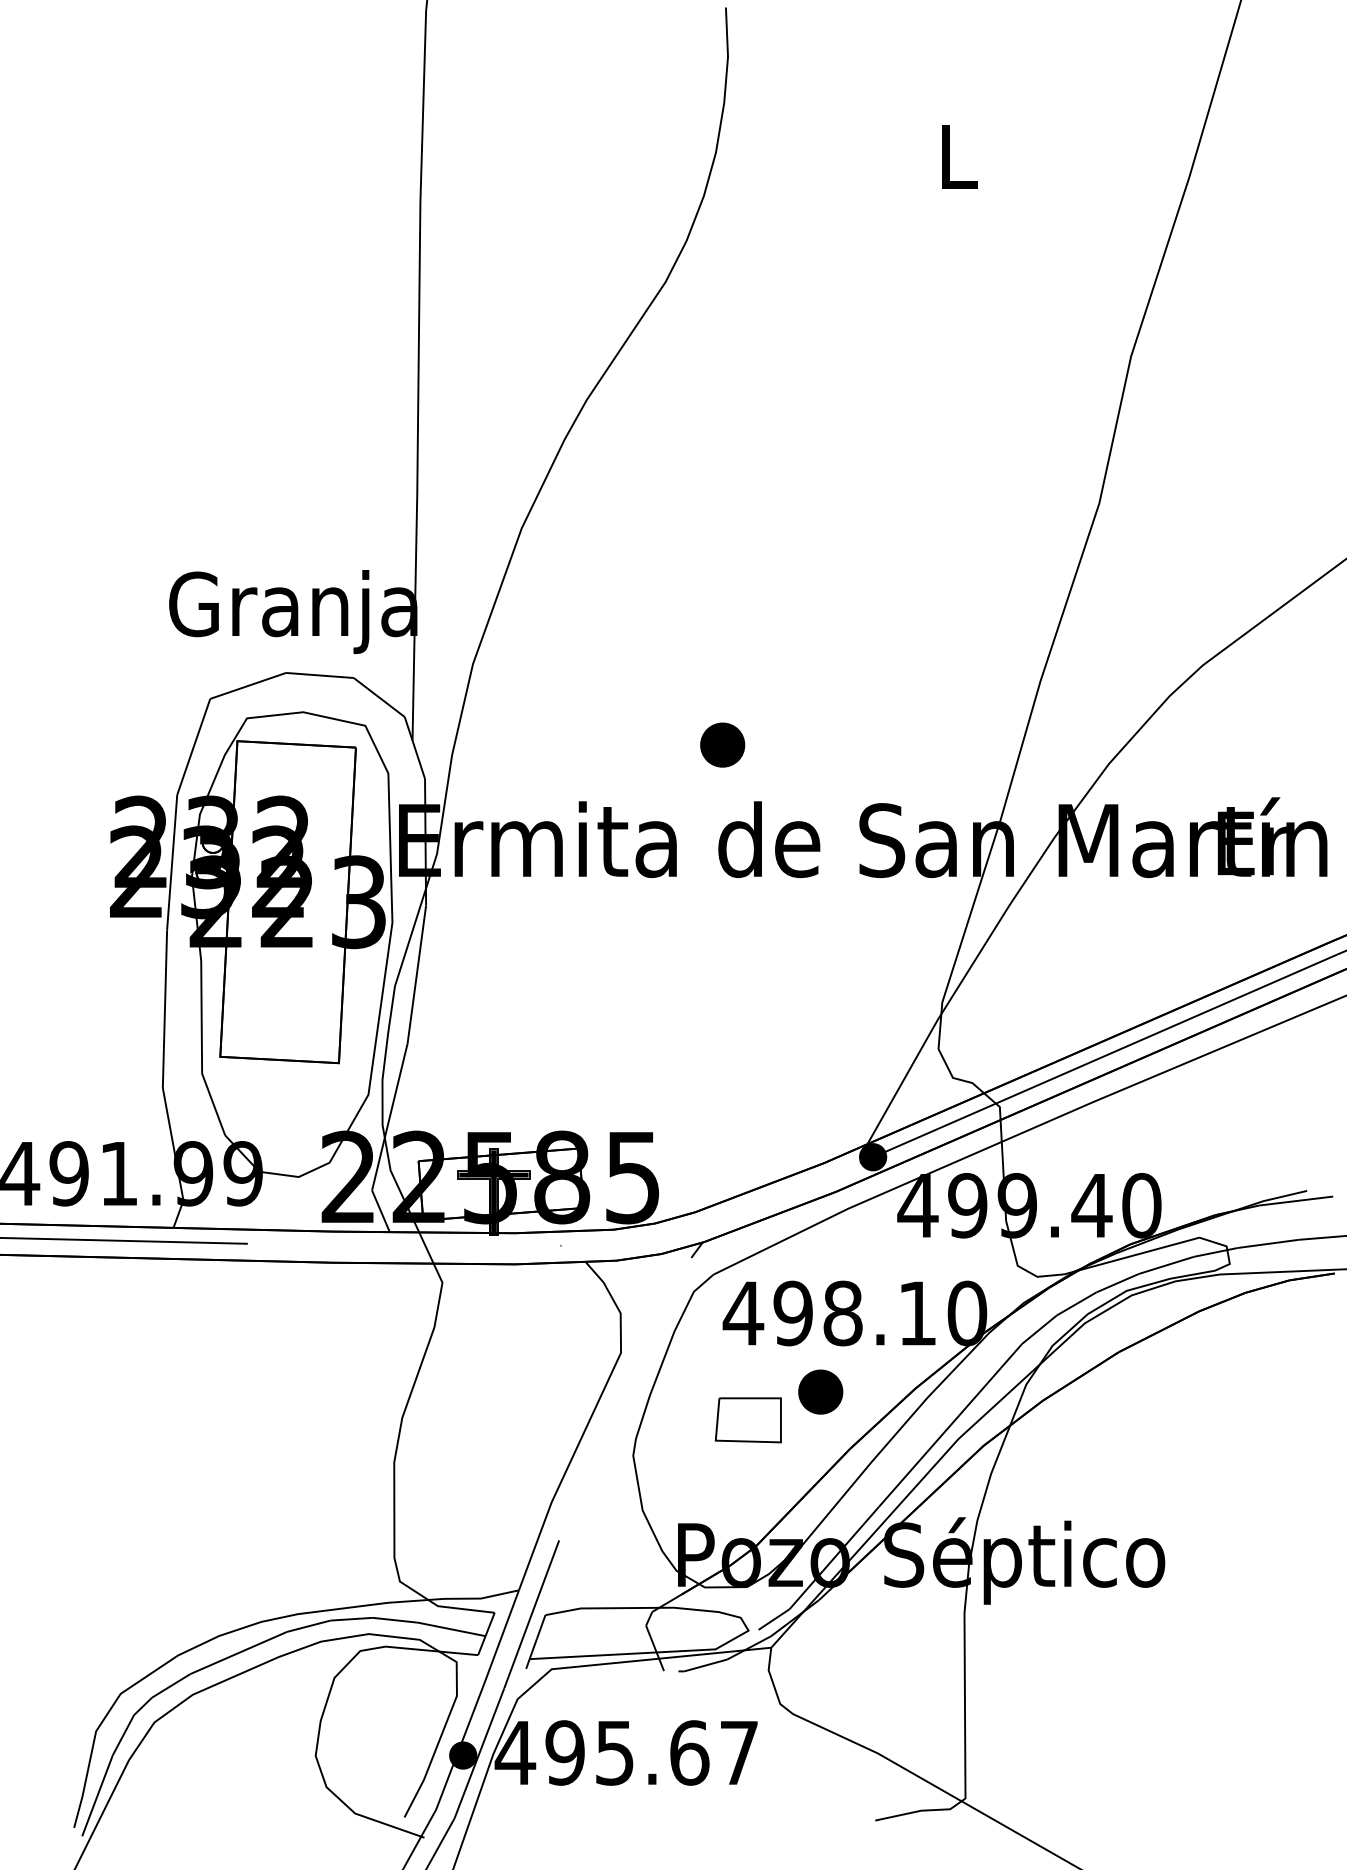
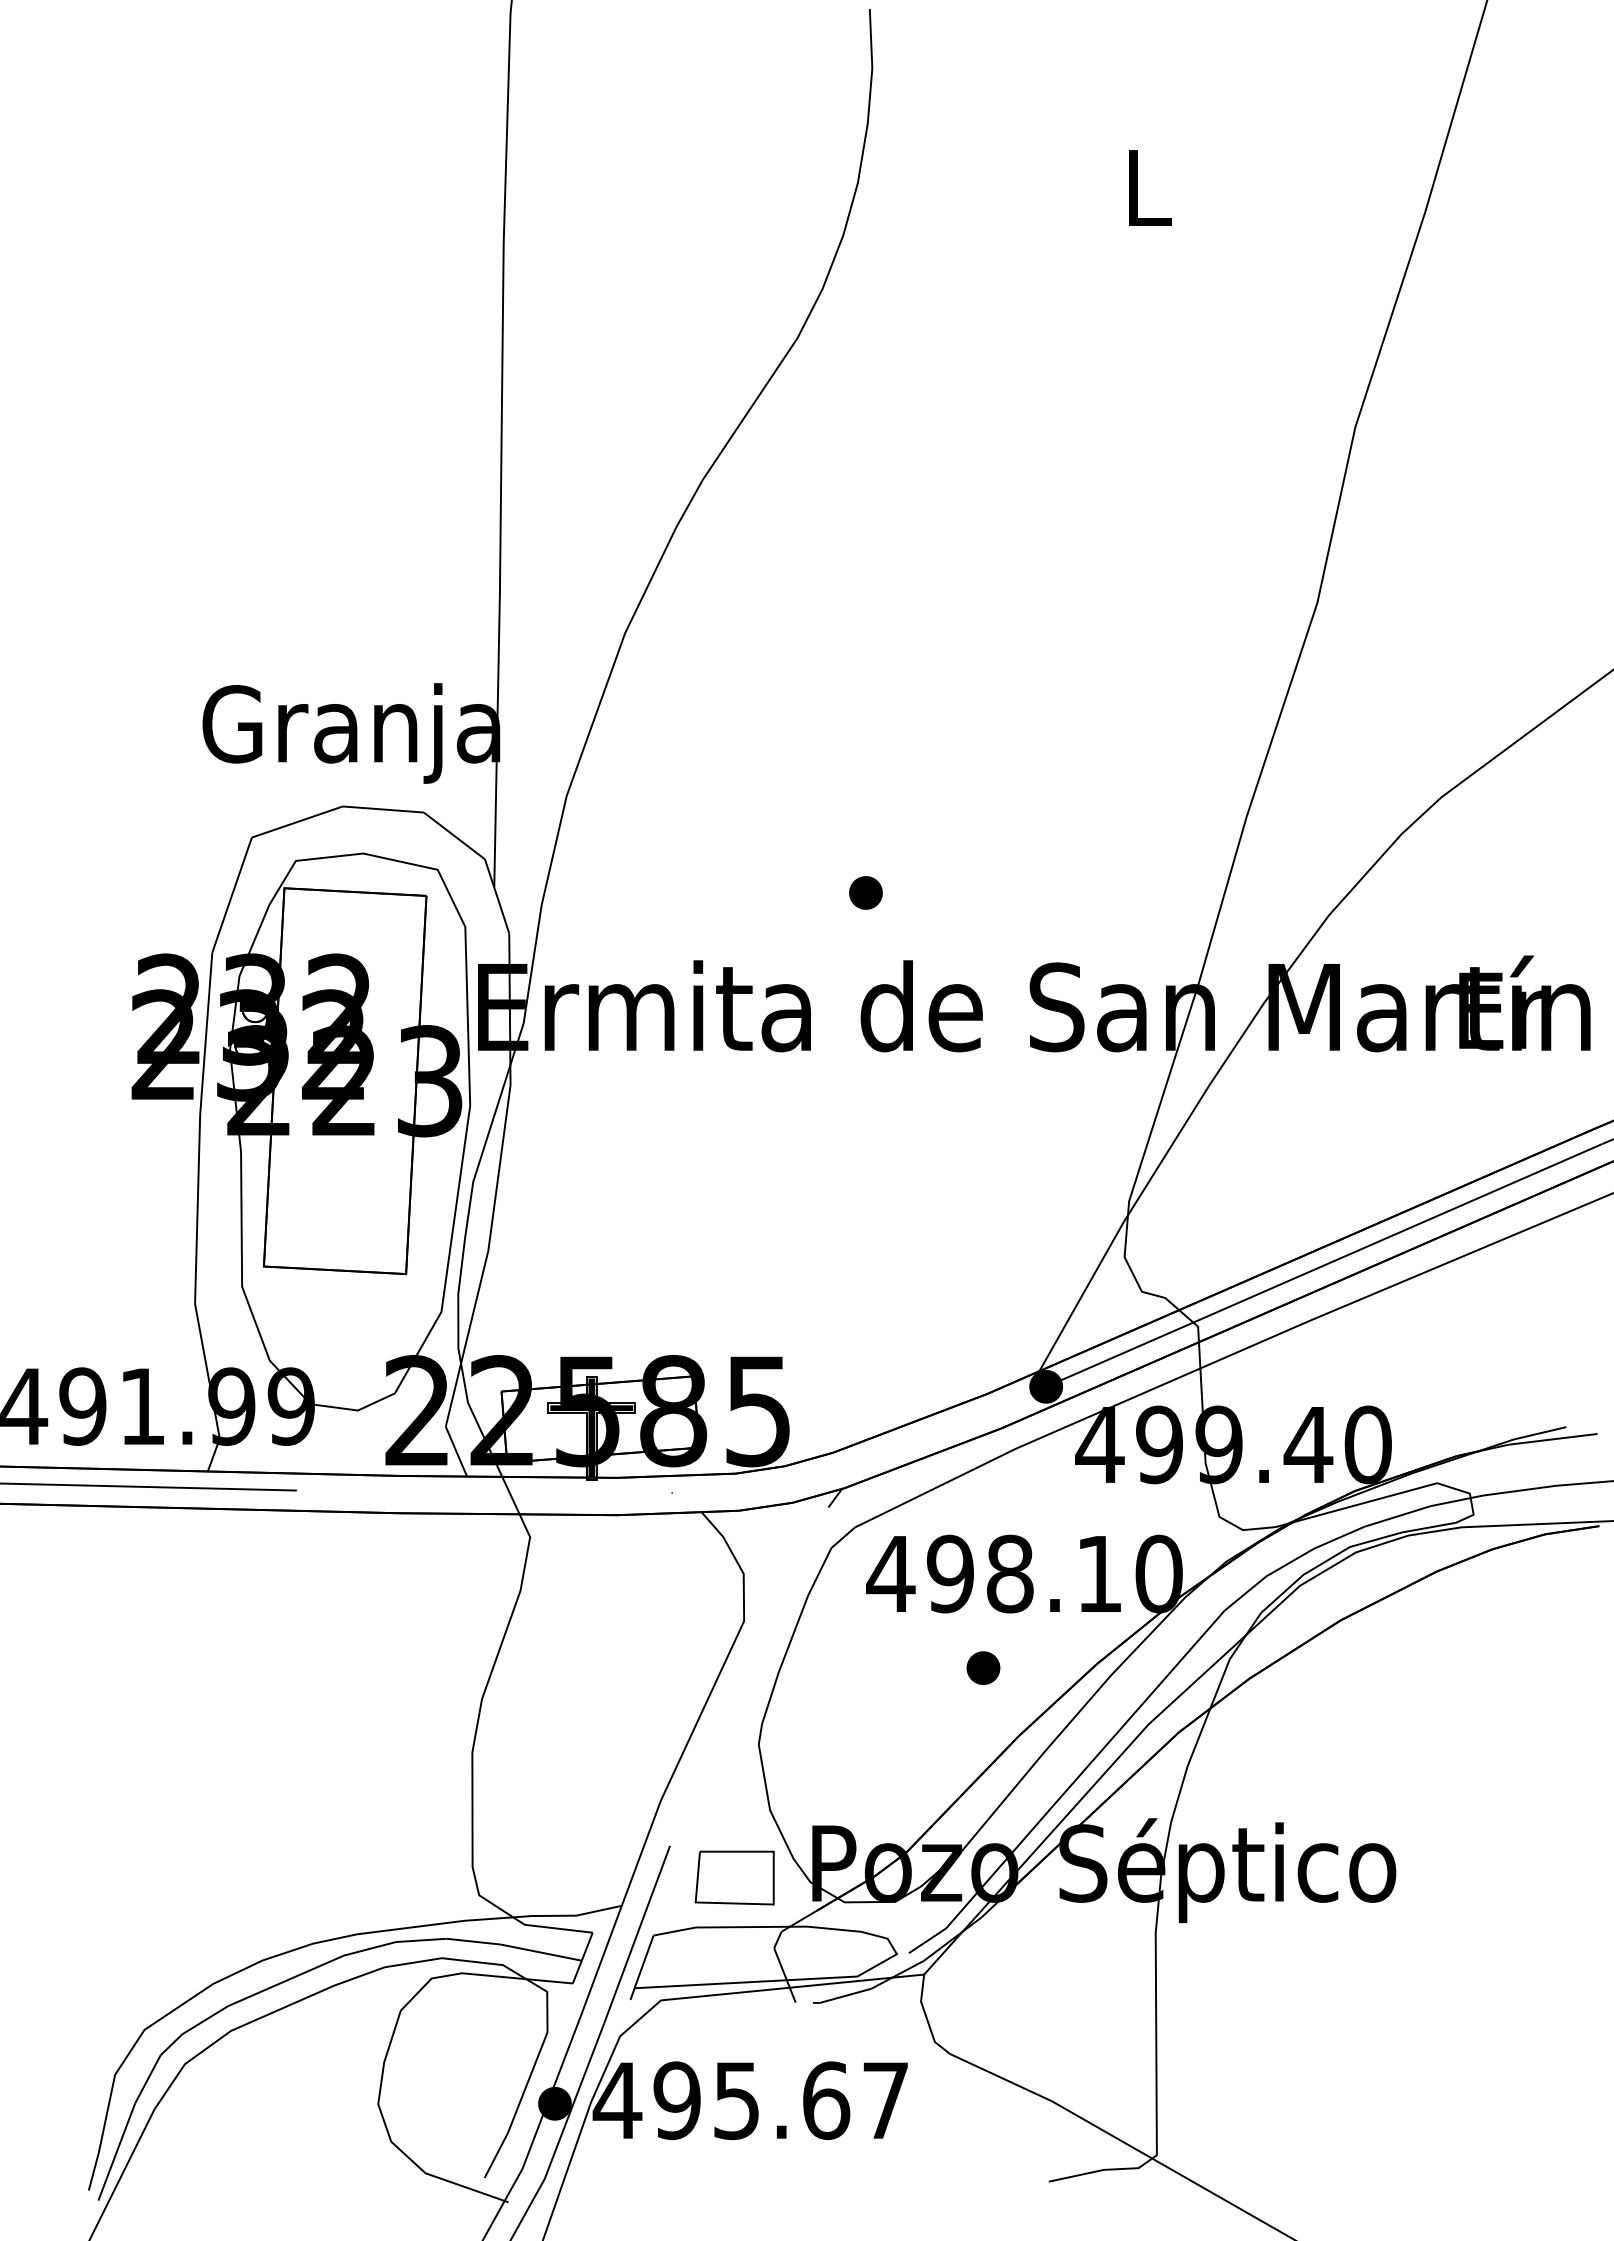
part: (722, 744) -> (865, 892), size x0.62
part: (820, 1391) -> (983, 1667), size x0.62
part: (748, 1419) -> (734, 1877), moved

